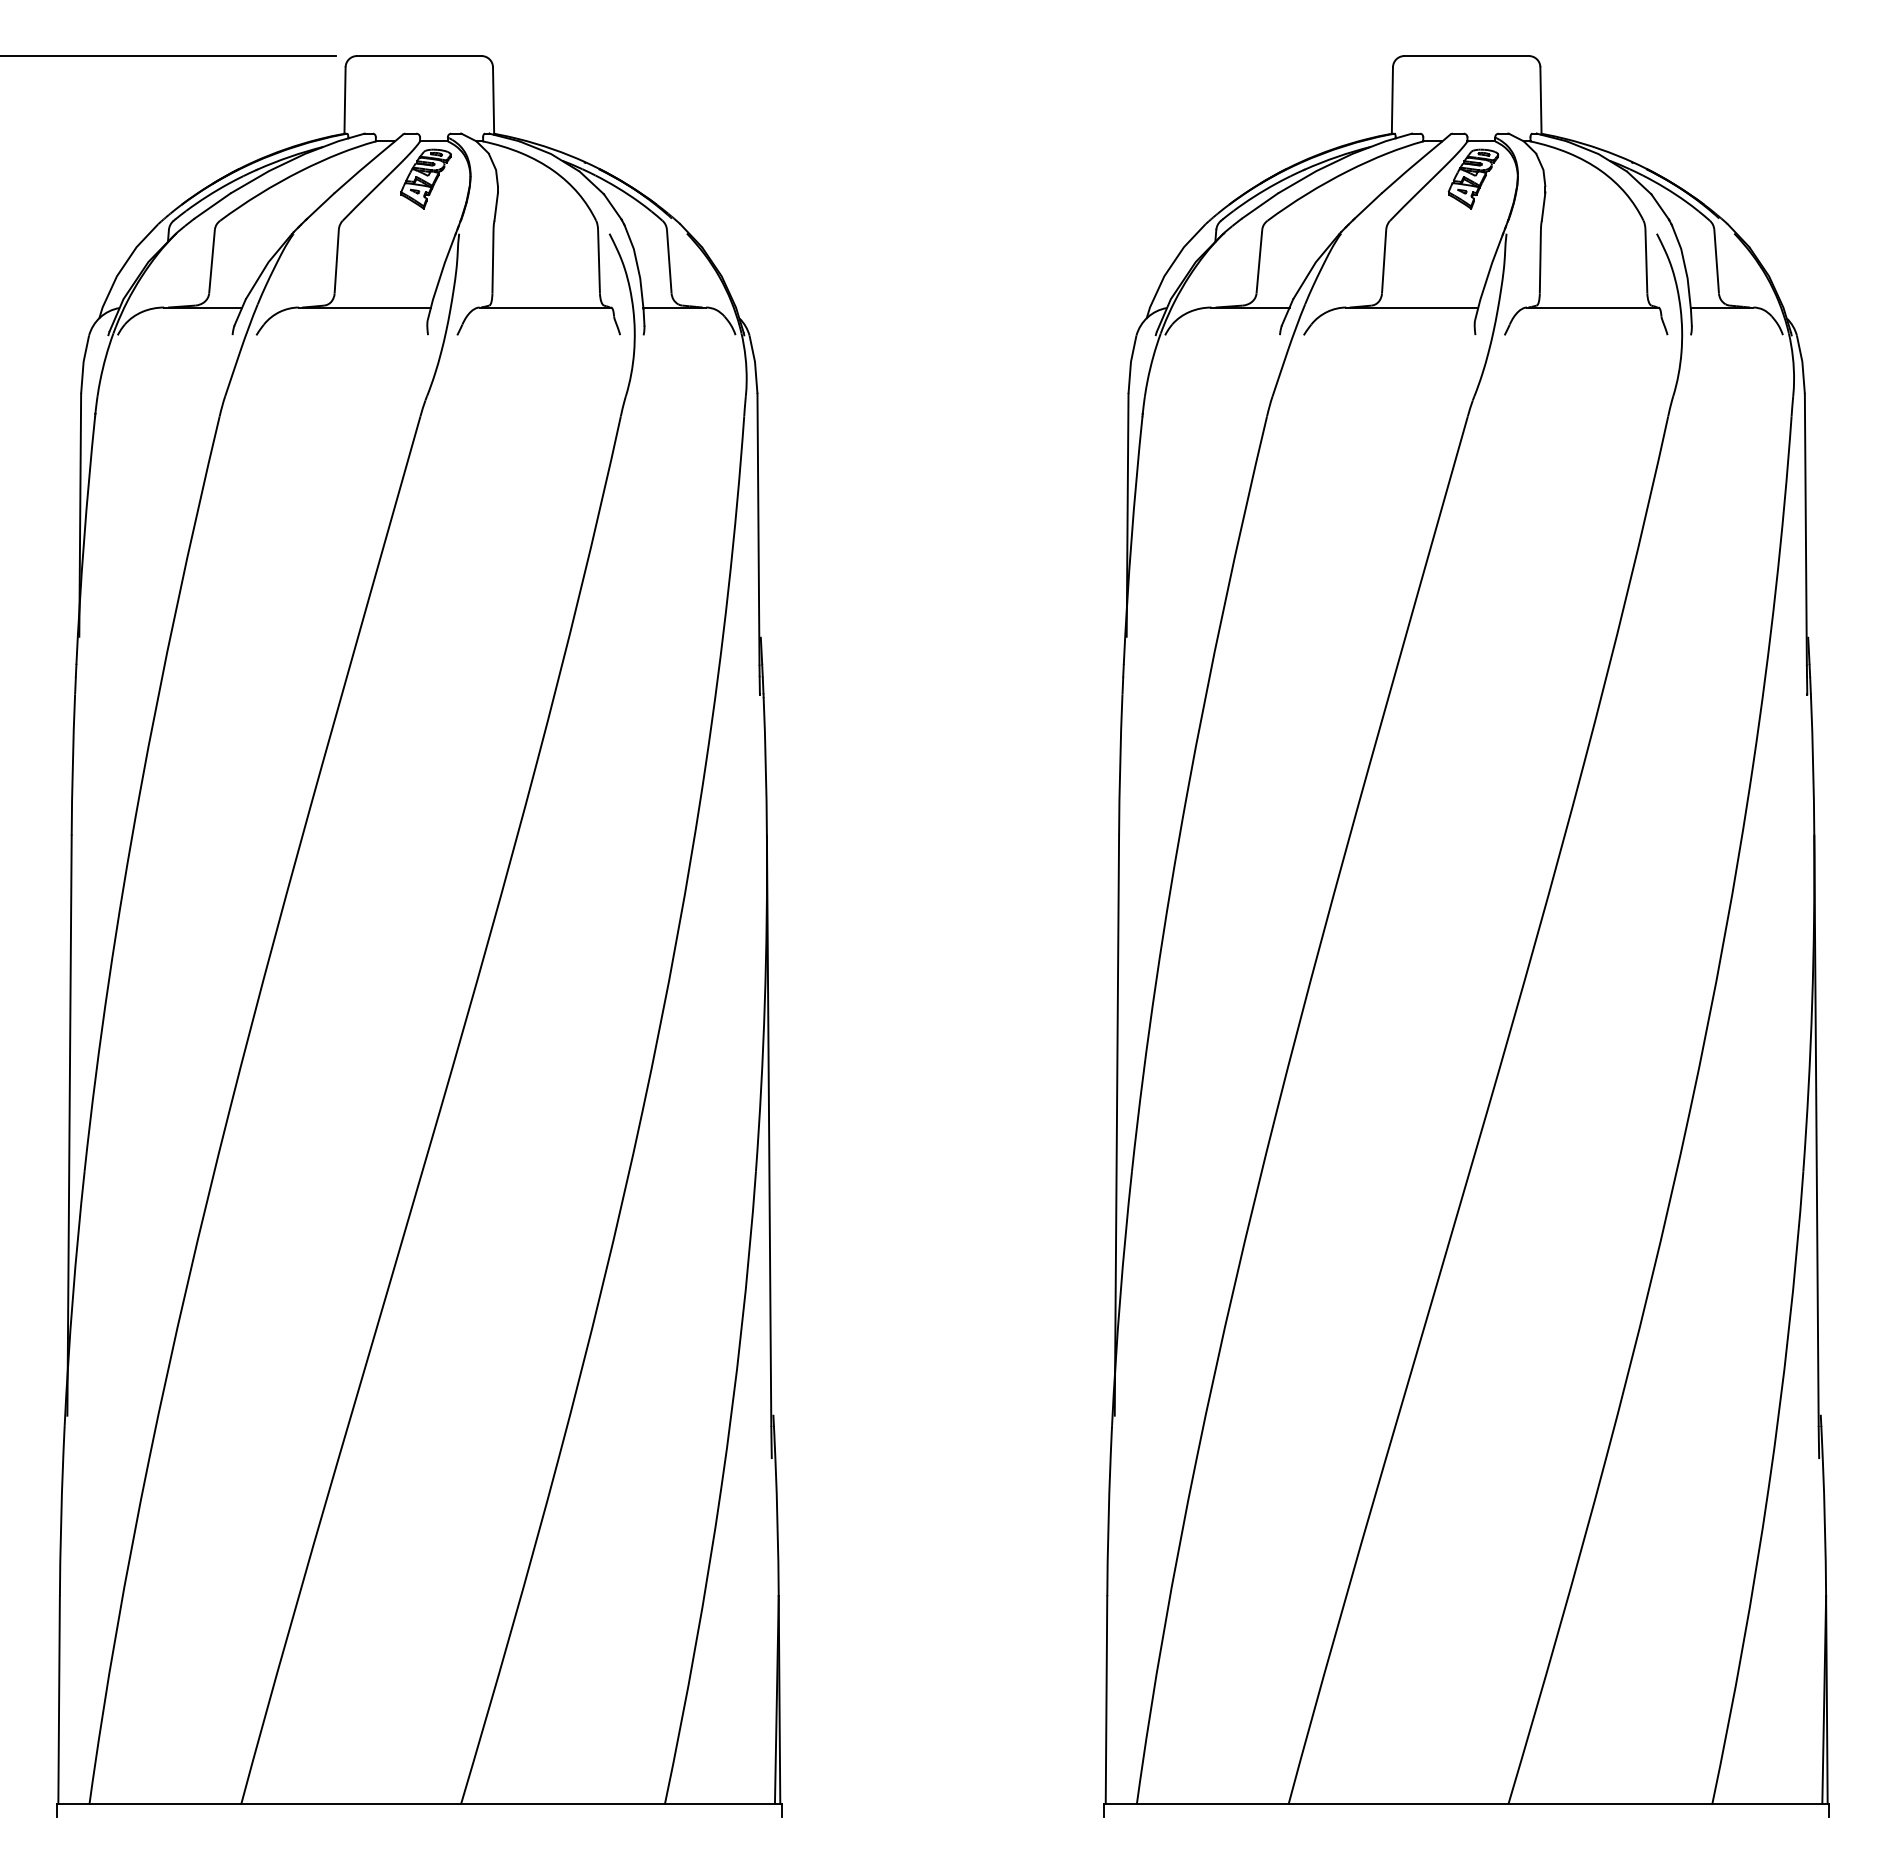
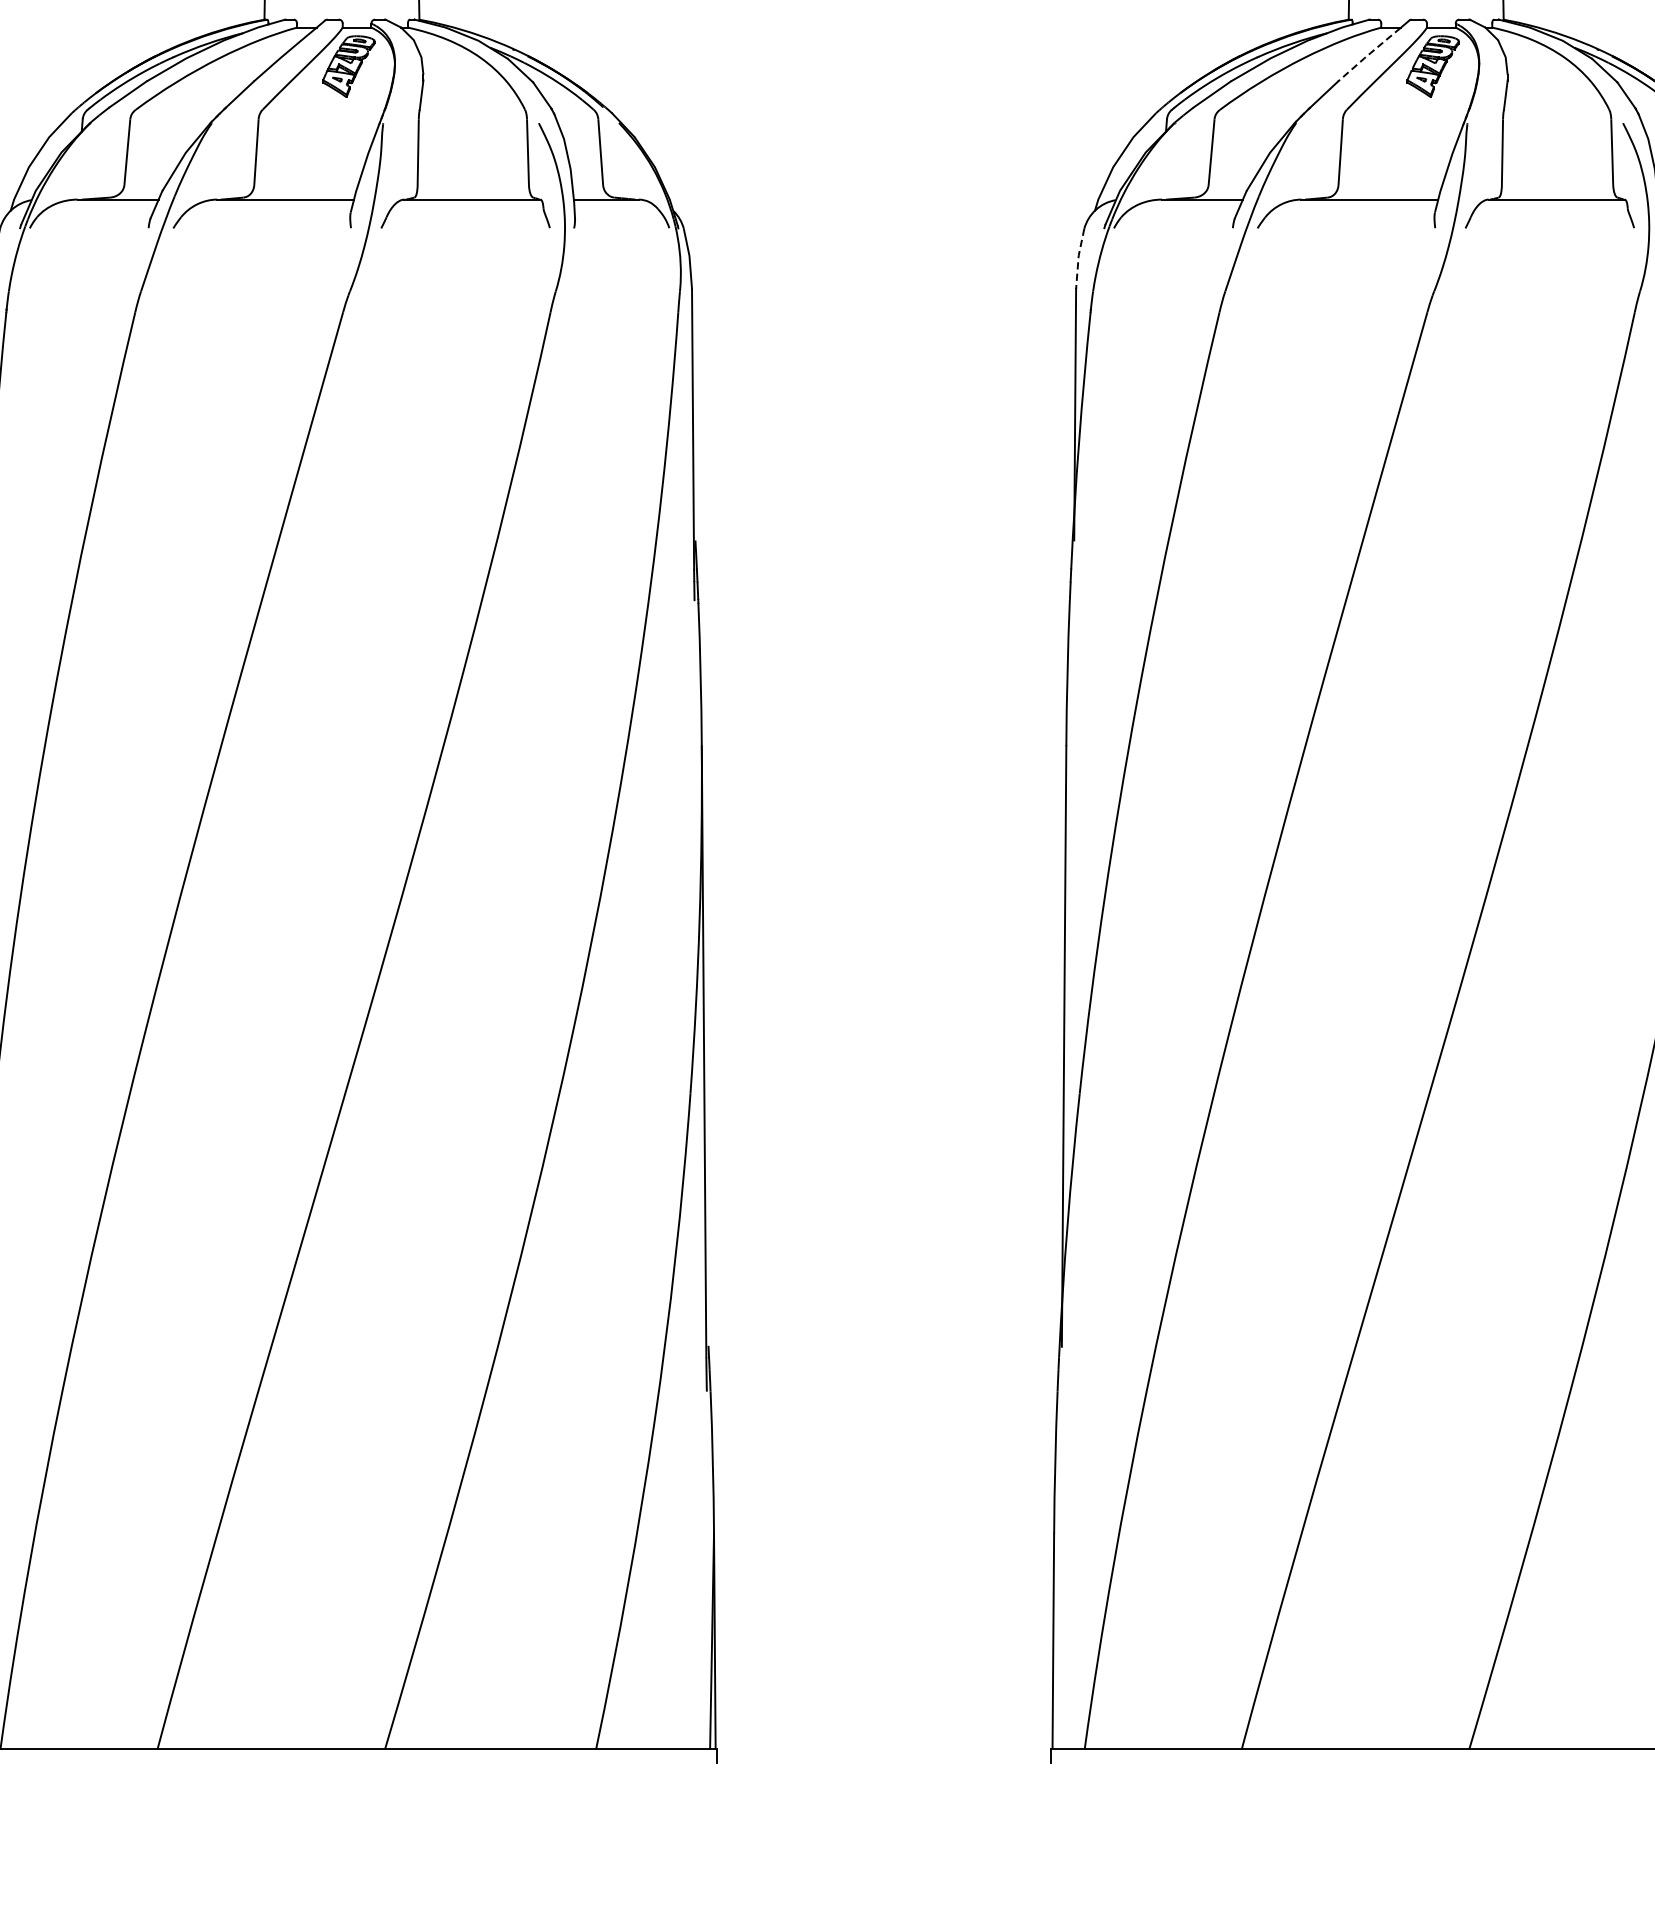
line: (1411, 167) -> (1369, 54), solid -> dashed
line: (1130, 364) -> (1078, 258), solid -> dashed

